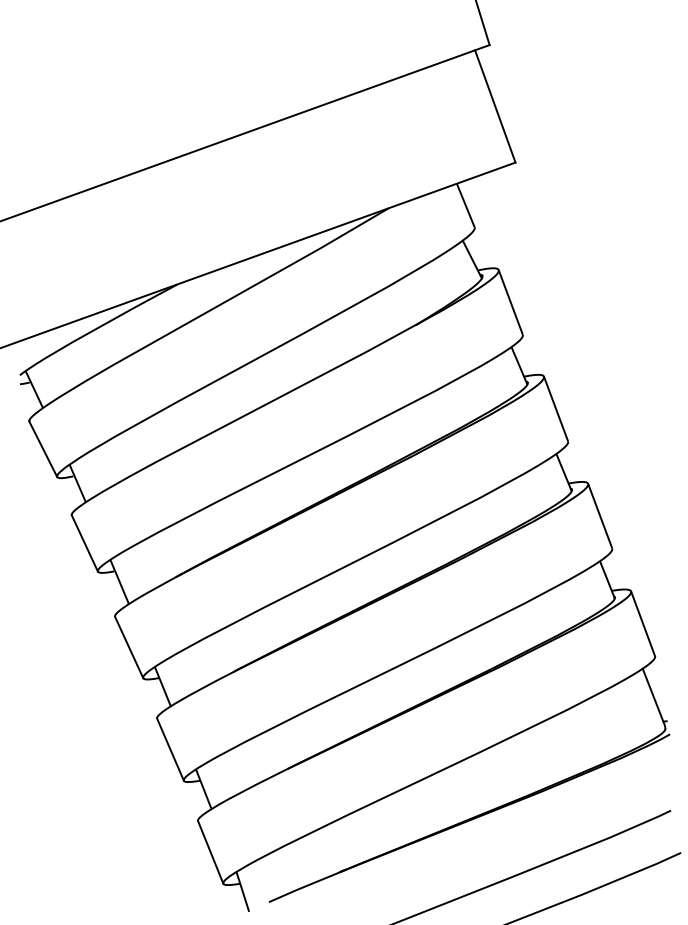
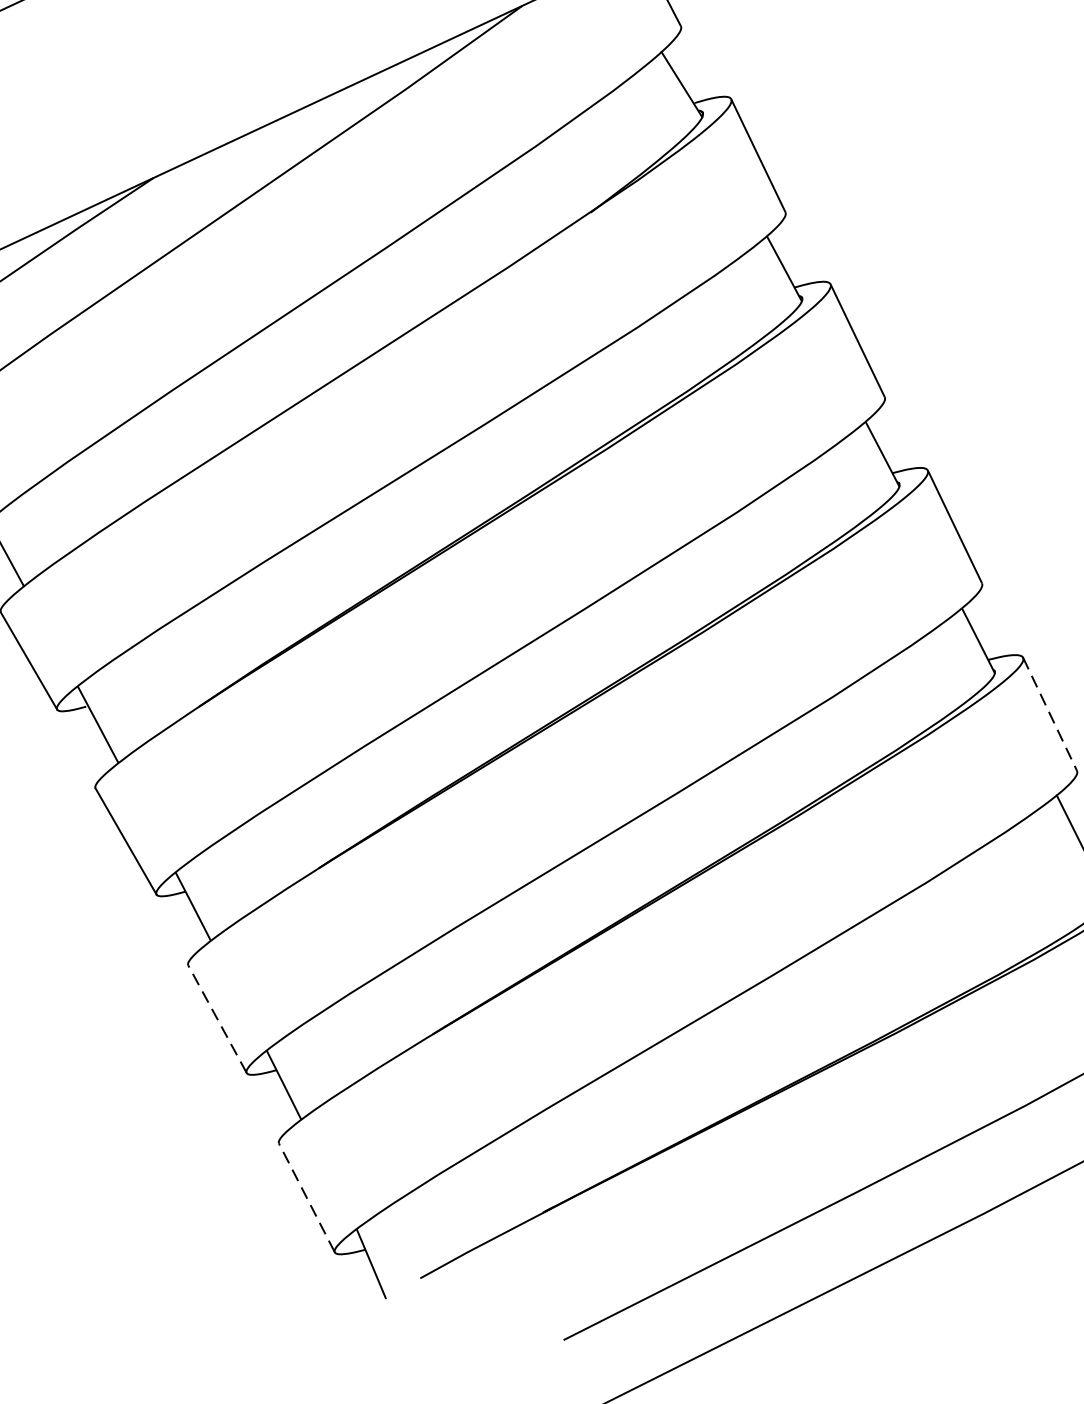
line: (643, 623) -> (1050, 713), solid -> dashed
line: (170, 749) -> (217, 1018), solid -> dashed
line: (210, 852) -> (306, 1198), solid -> dashed

